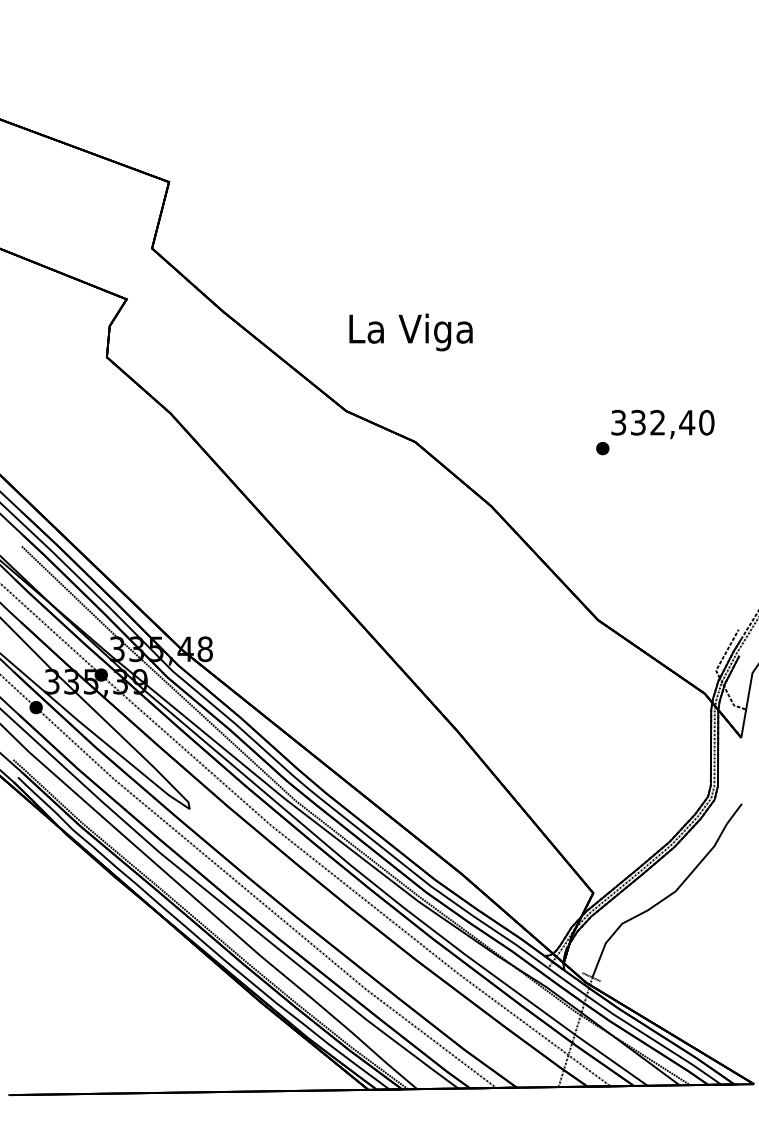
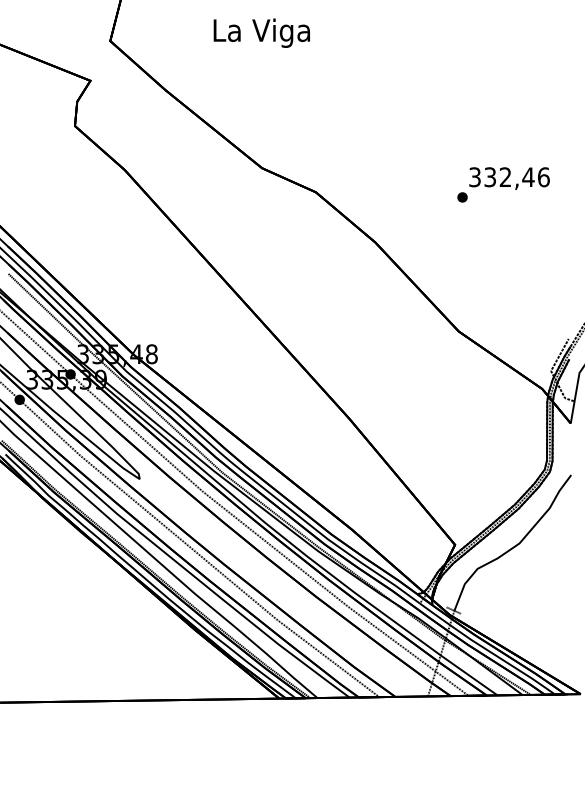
text: (410, 332) -> (261, 33), moved
text: (706, 422) -> (543, 177), 332,40 -> 332,46

